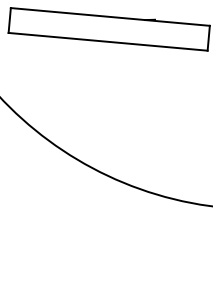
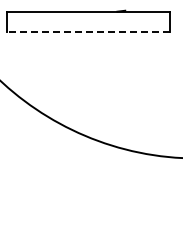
line: (107, 42) -> (88, 32), solid -> dashed

